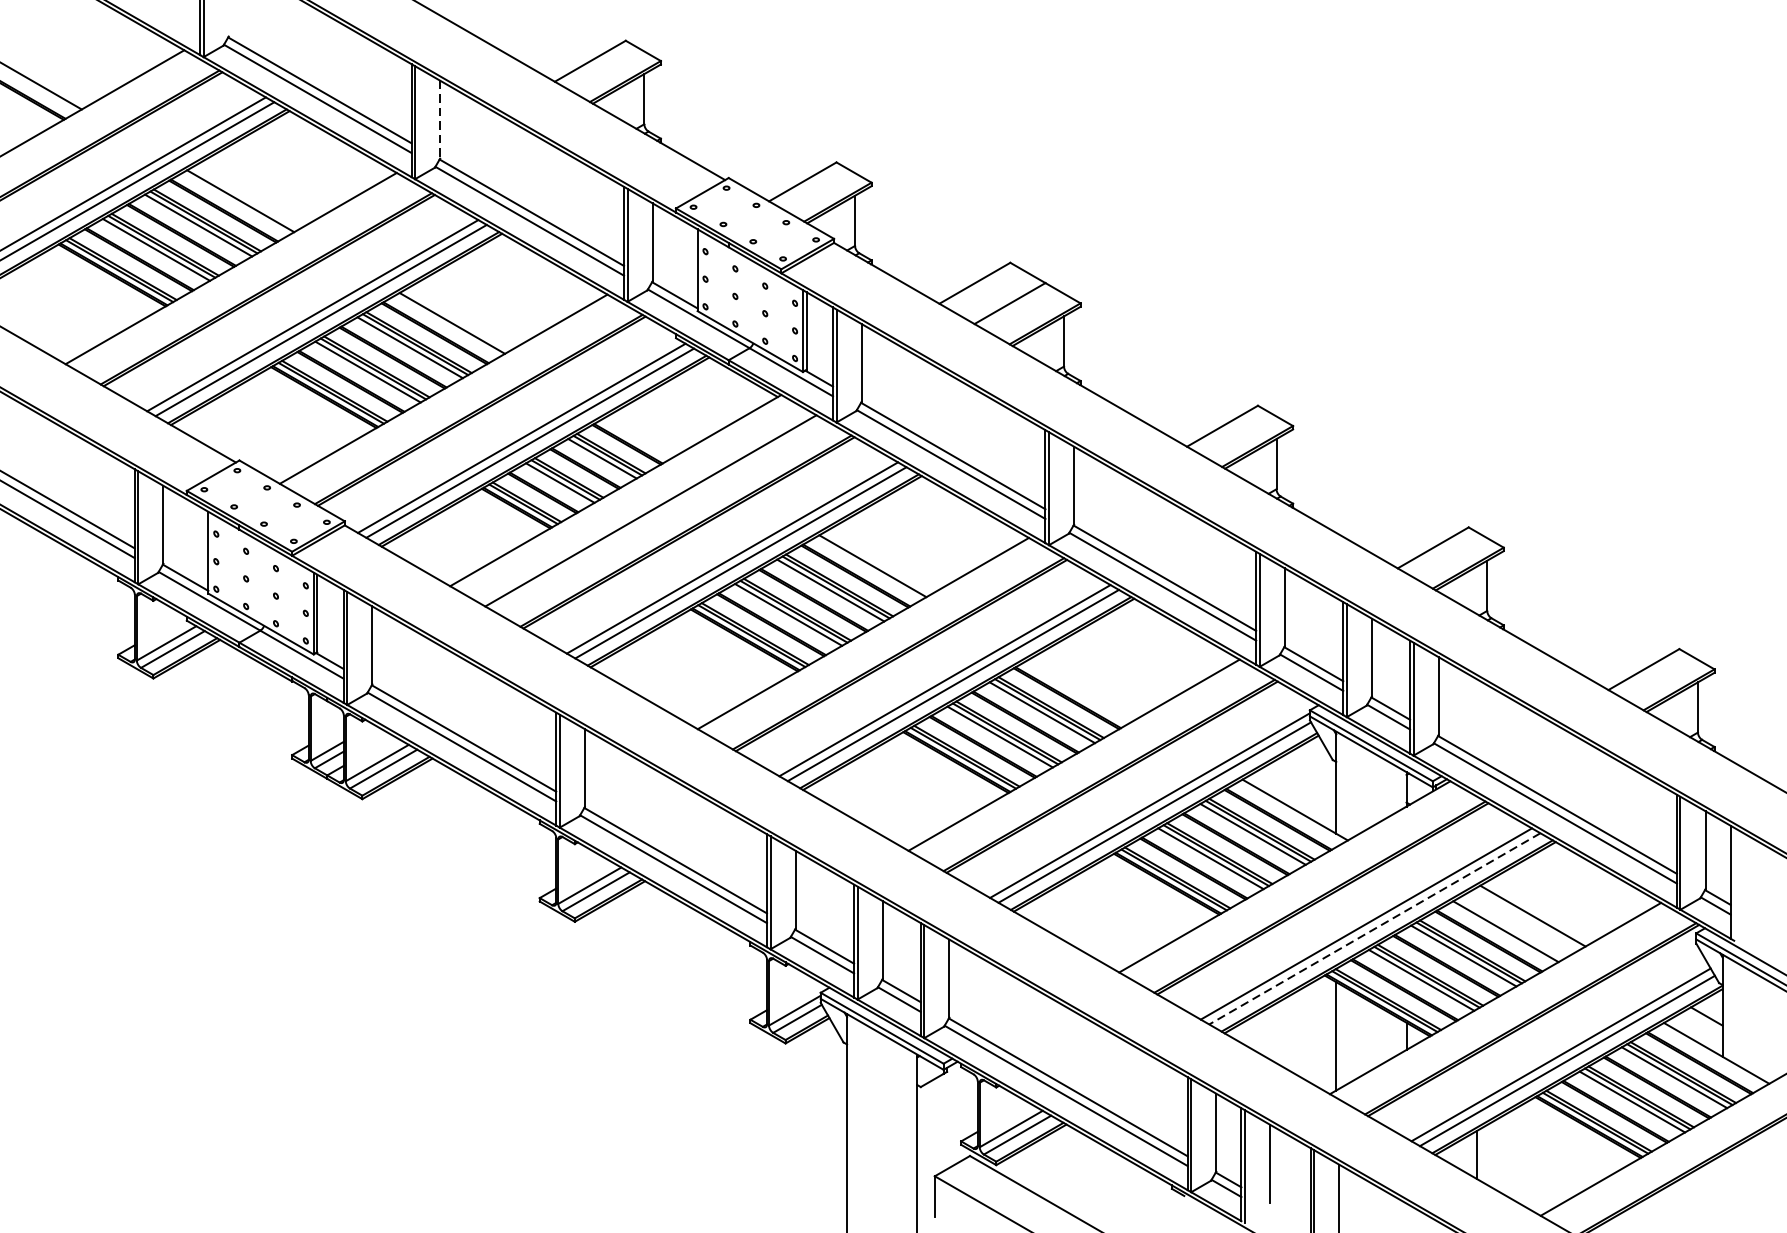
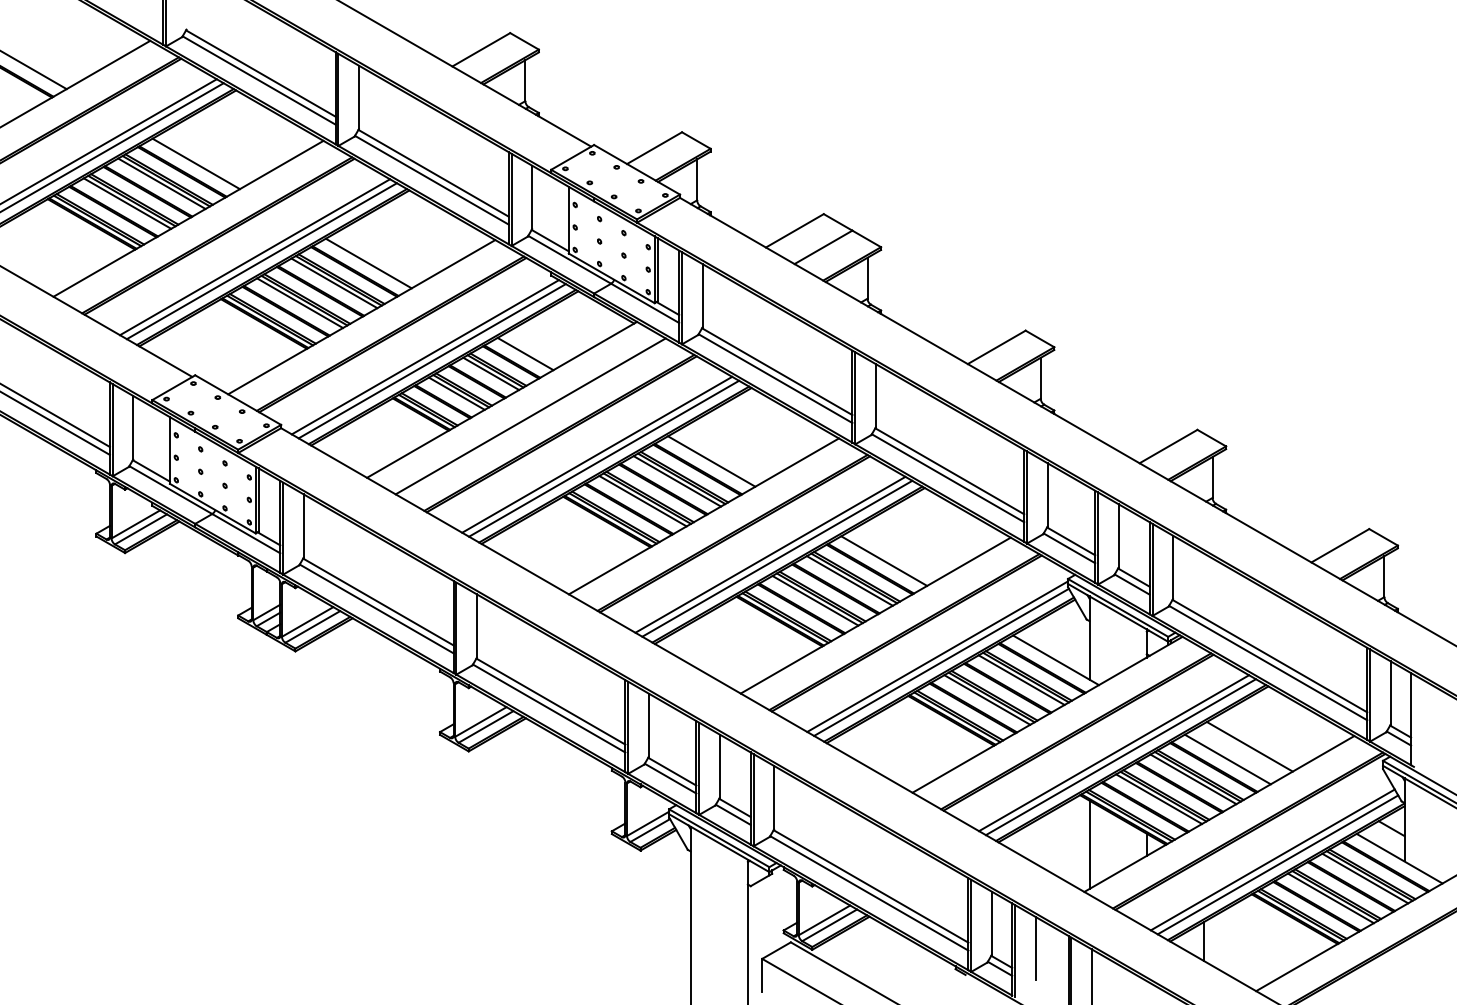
line: (439, 119) -> (358, 97), dashed -> solid
line: (644, 433) -> (525, 353), added
line: (1084, 687) -> (884, 560), added
line: (1374, 929) -> (1120, 757), dashed -> solid

